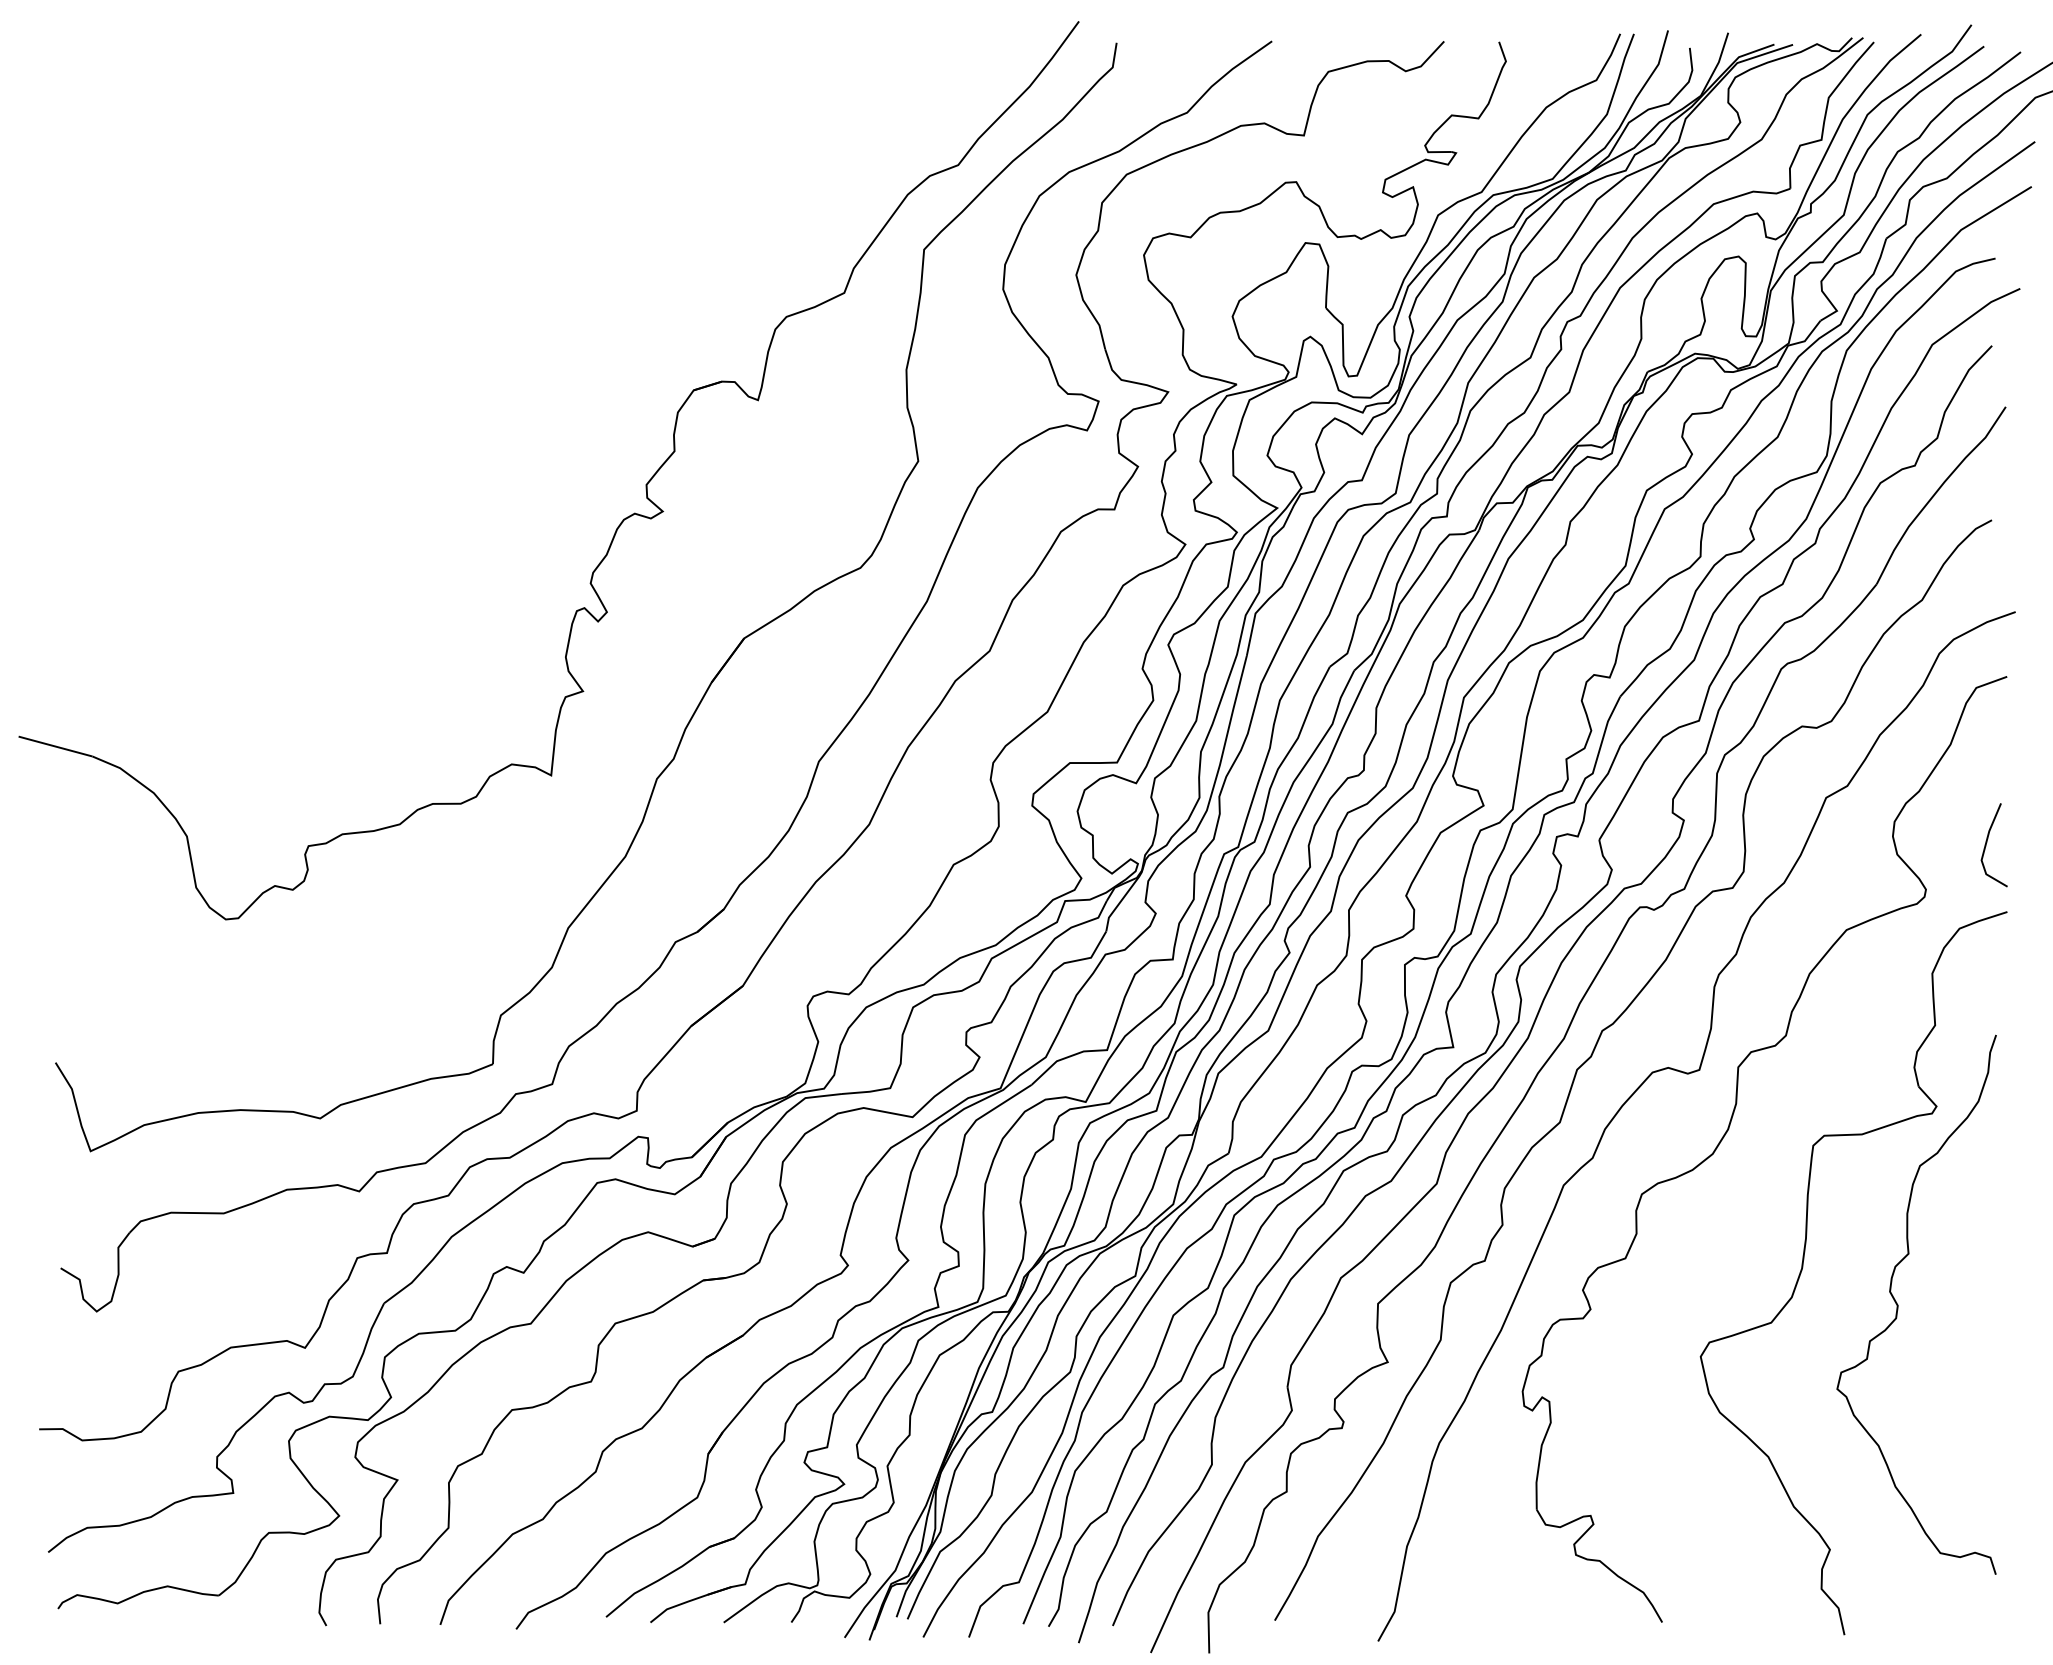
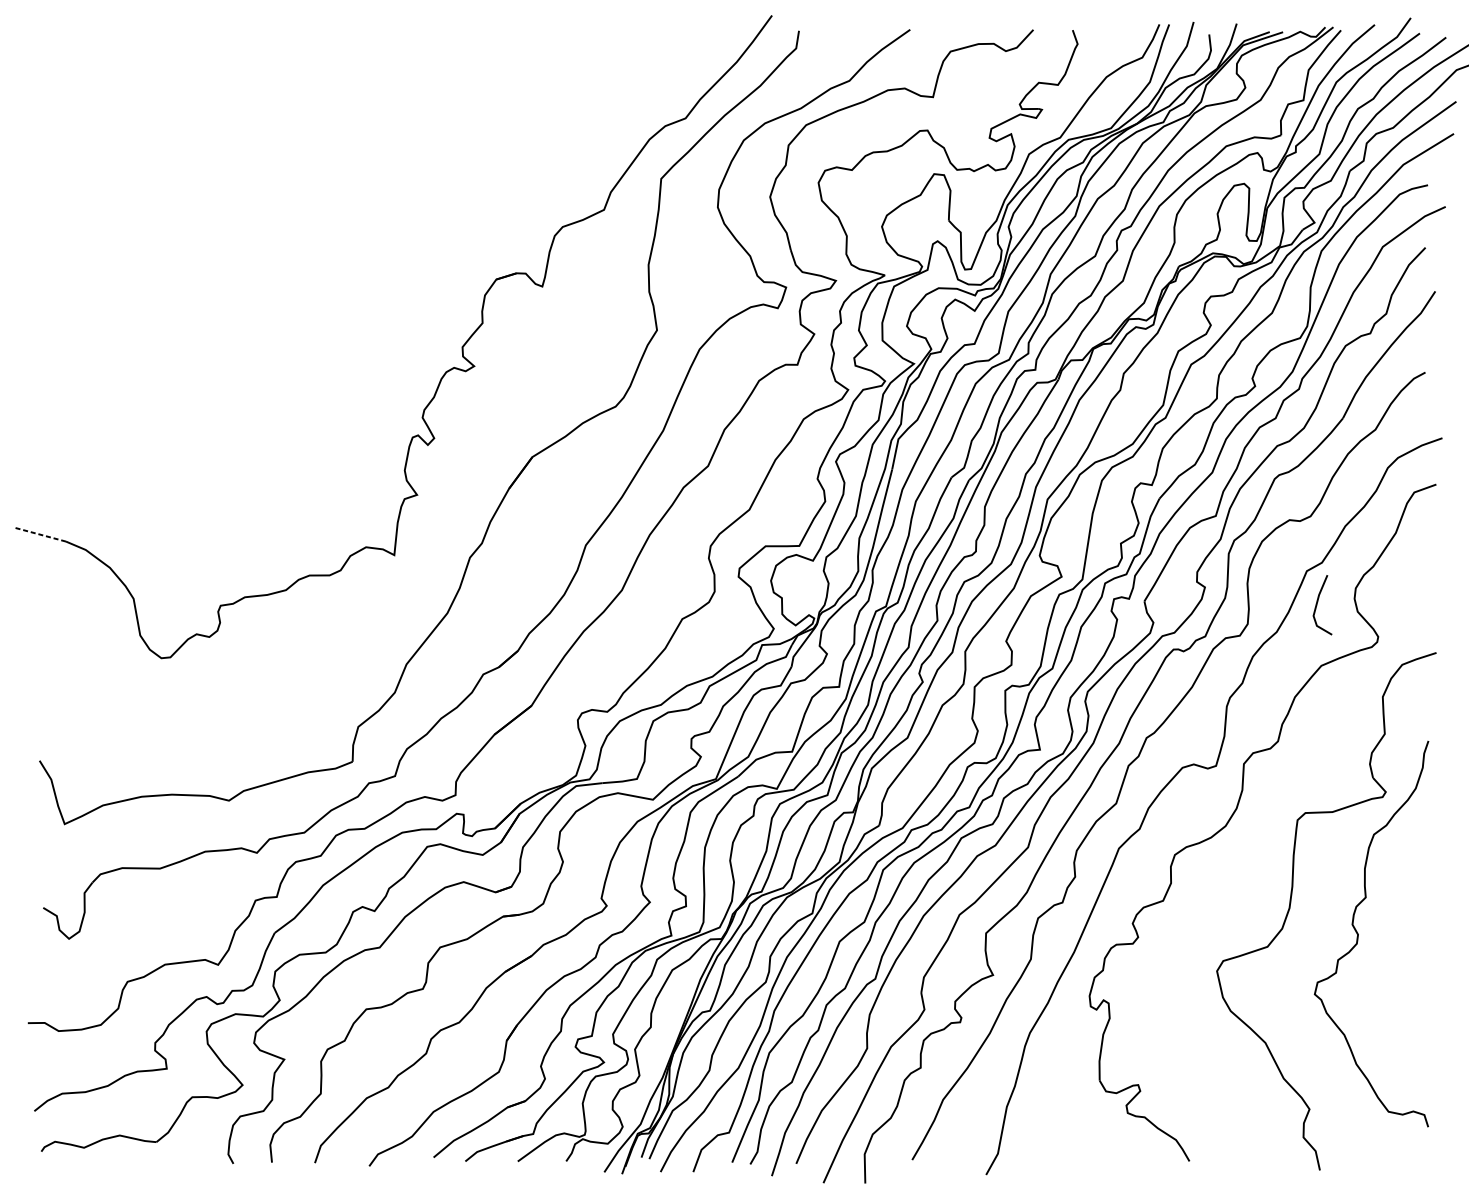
line: (55, 746) -> (39, 534), solid -> dashed
line: (1987, 842) -> (1317, 603), moved

